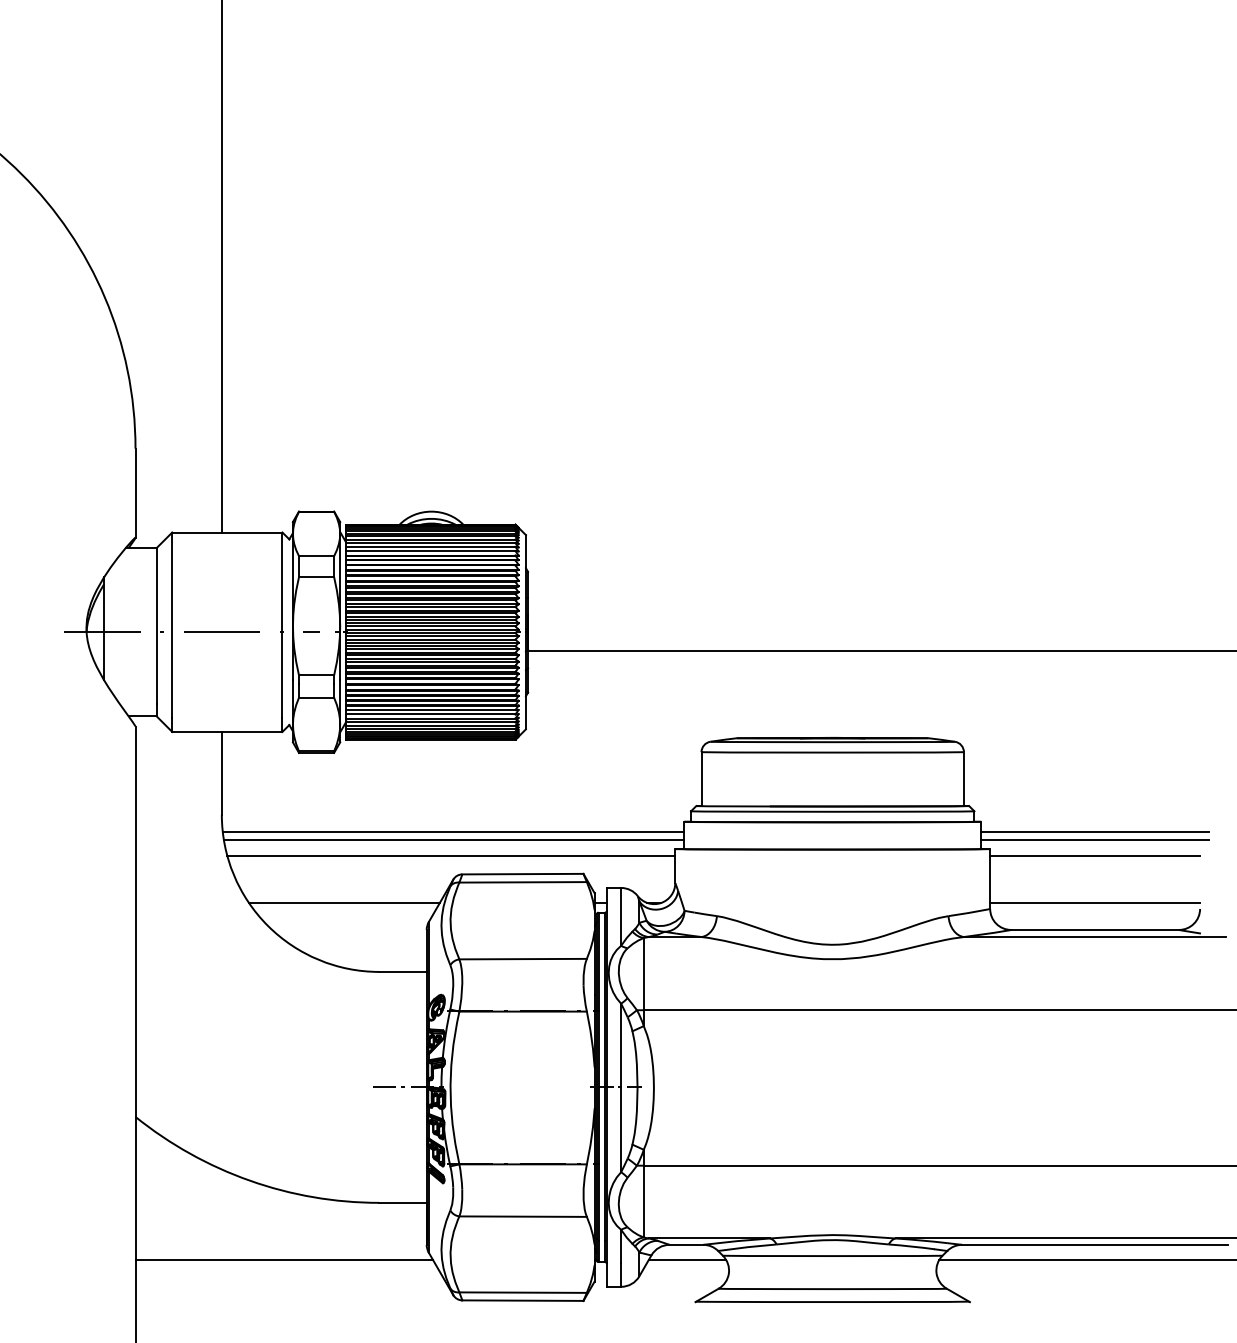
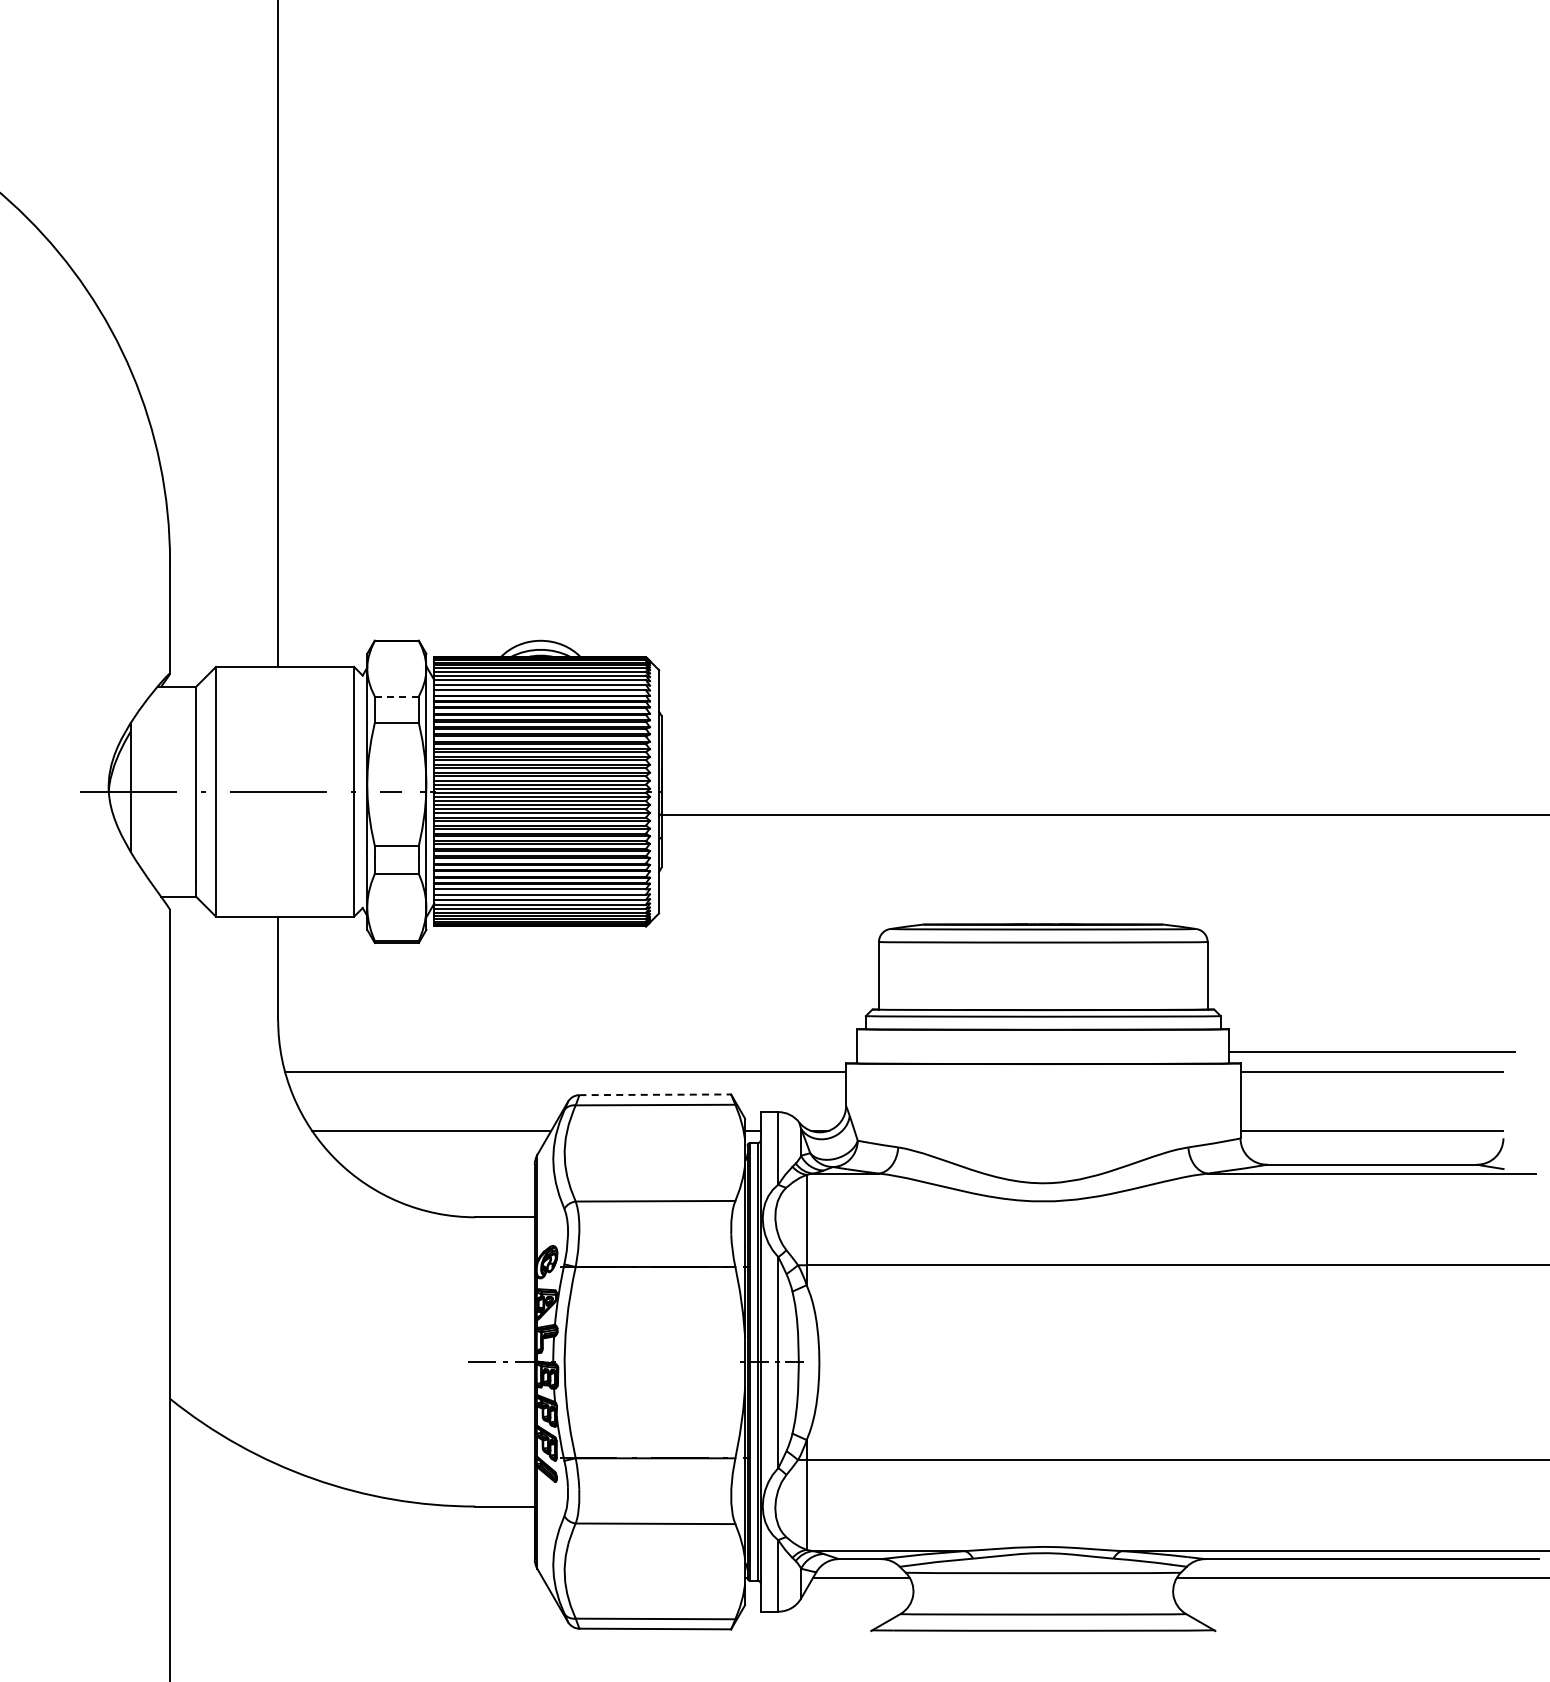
line: (316, 556) -> (396, 696), solid -> dashed
line: (453, 832) -> (568, 1042), removed
line: (1094, 832) -> (1371, 1042), removed
line: (453, 840) -> (568, 1052), removed
line: (523, 873) -> (655, 1094), solid -> dashed
line: (284, 1259) -> (356, 1577), removed

